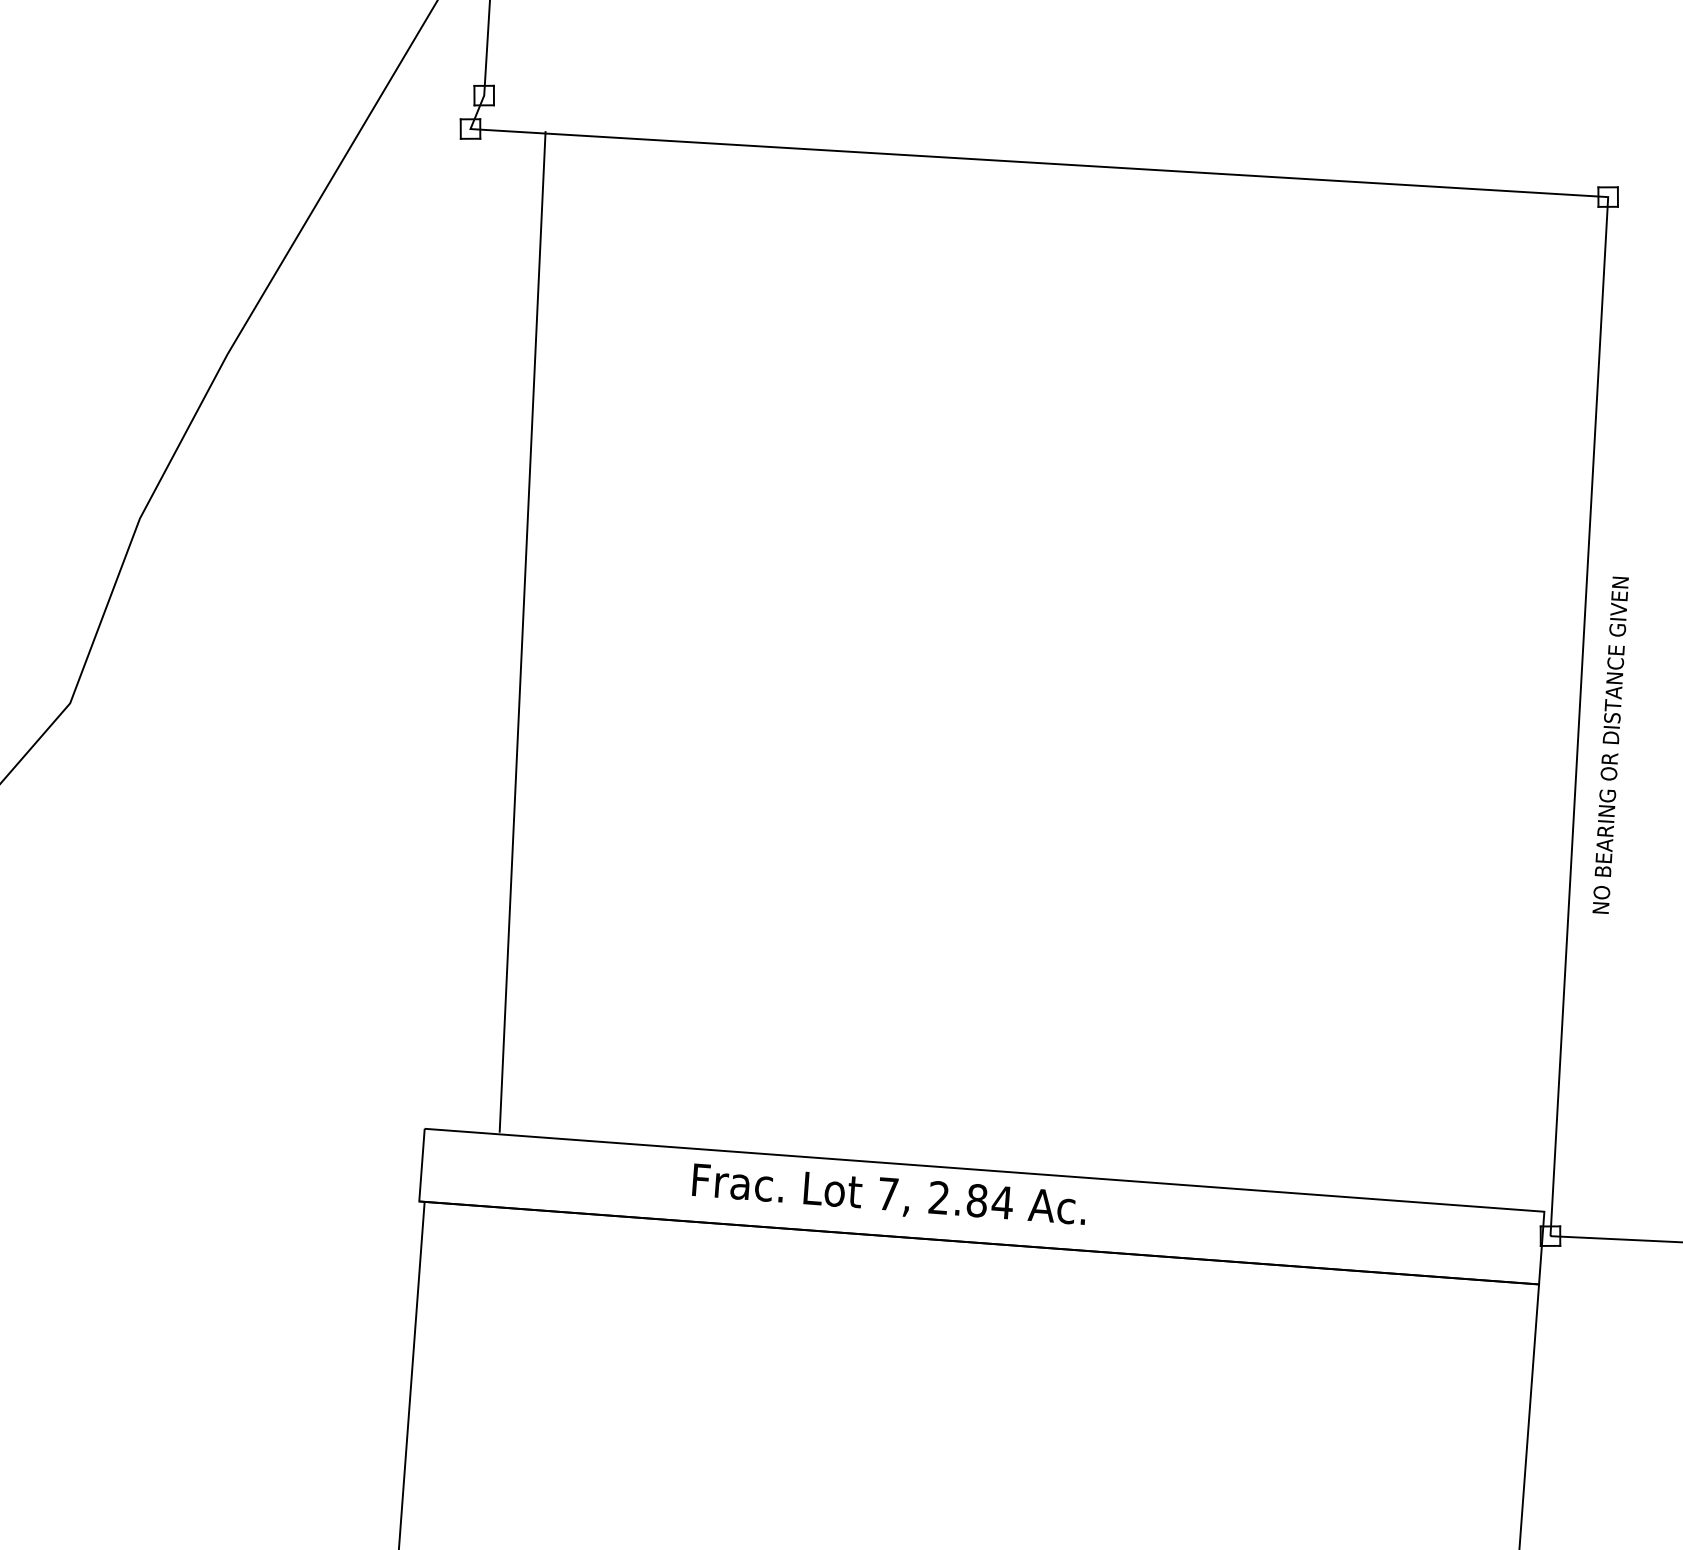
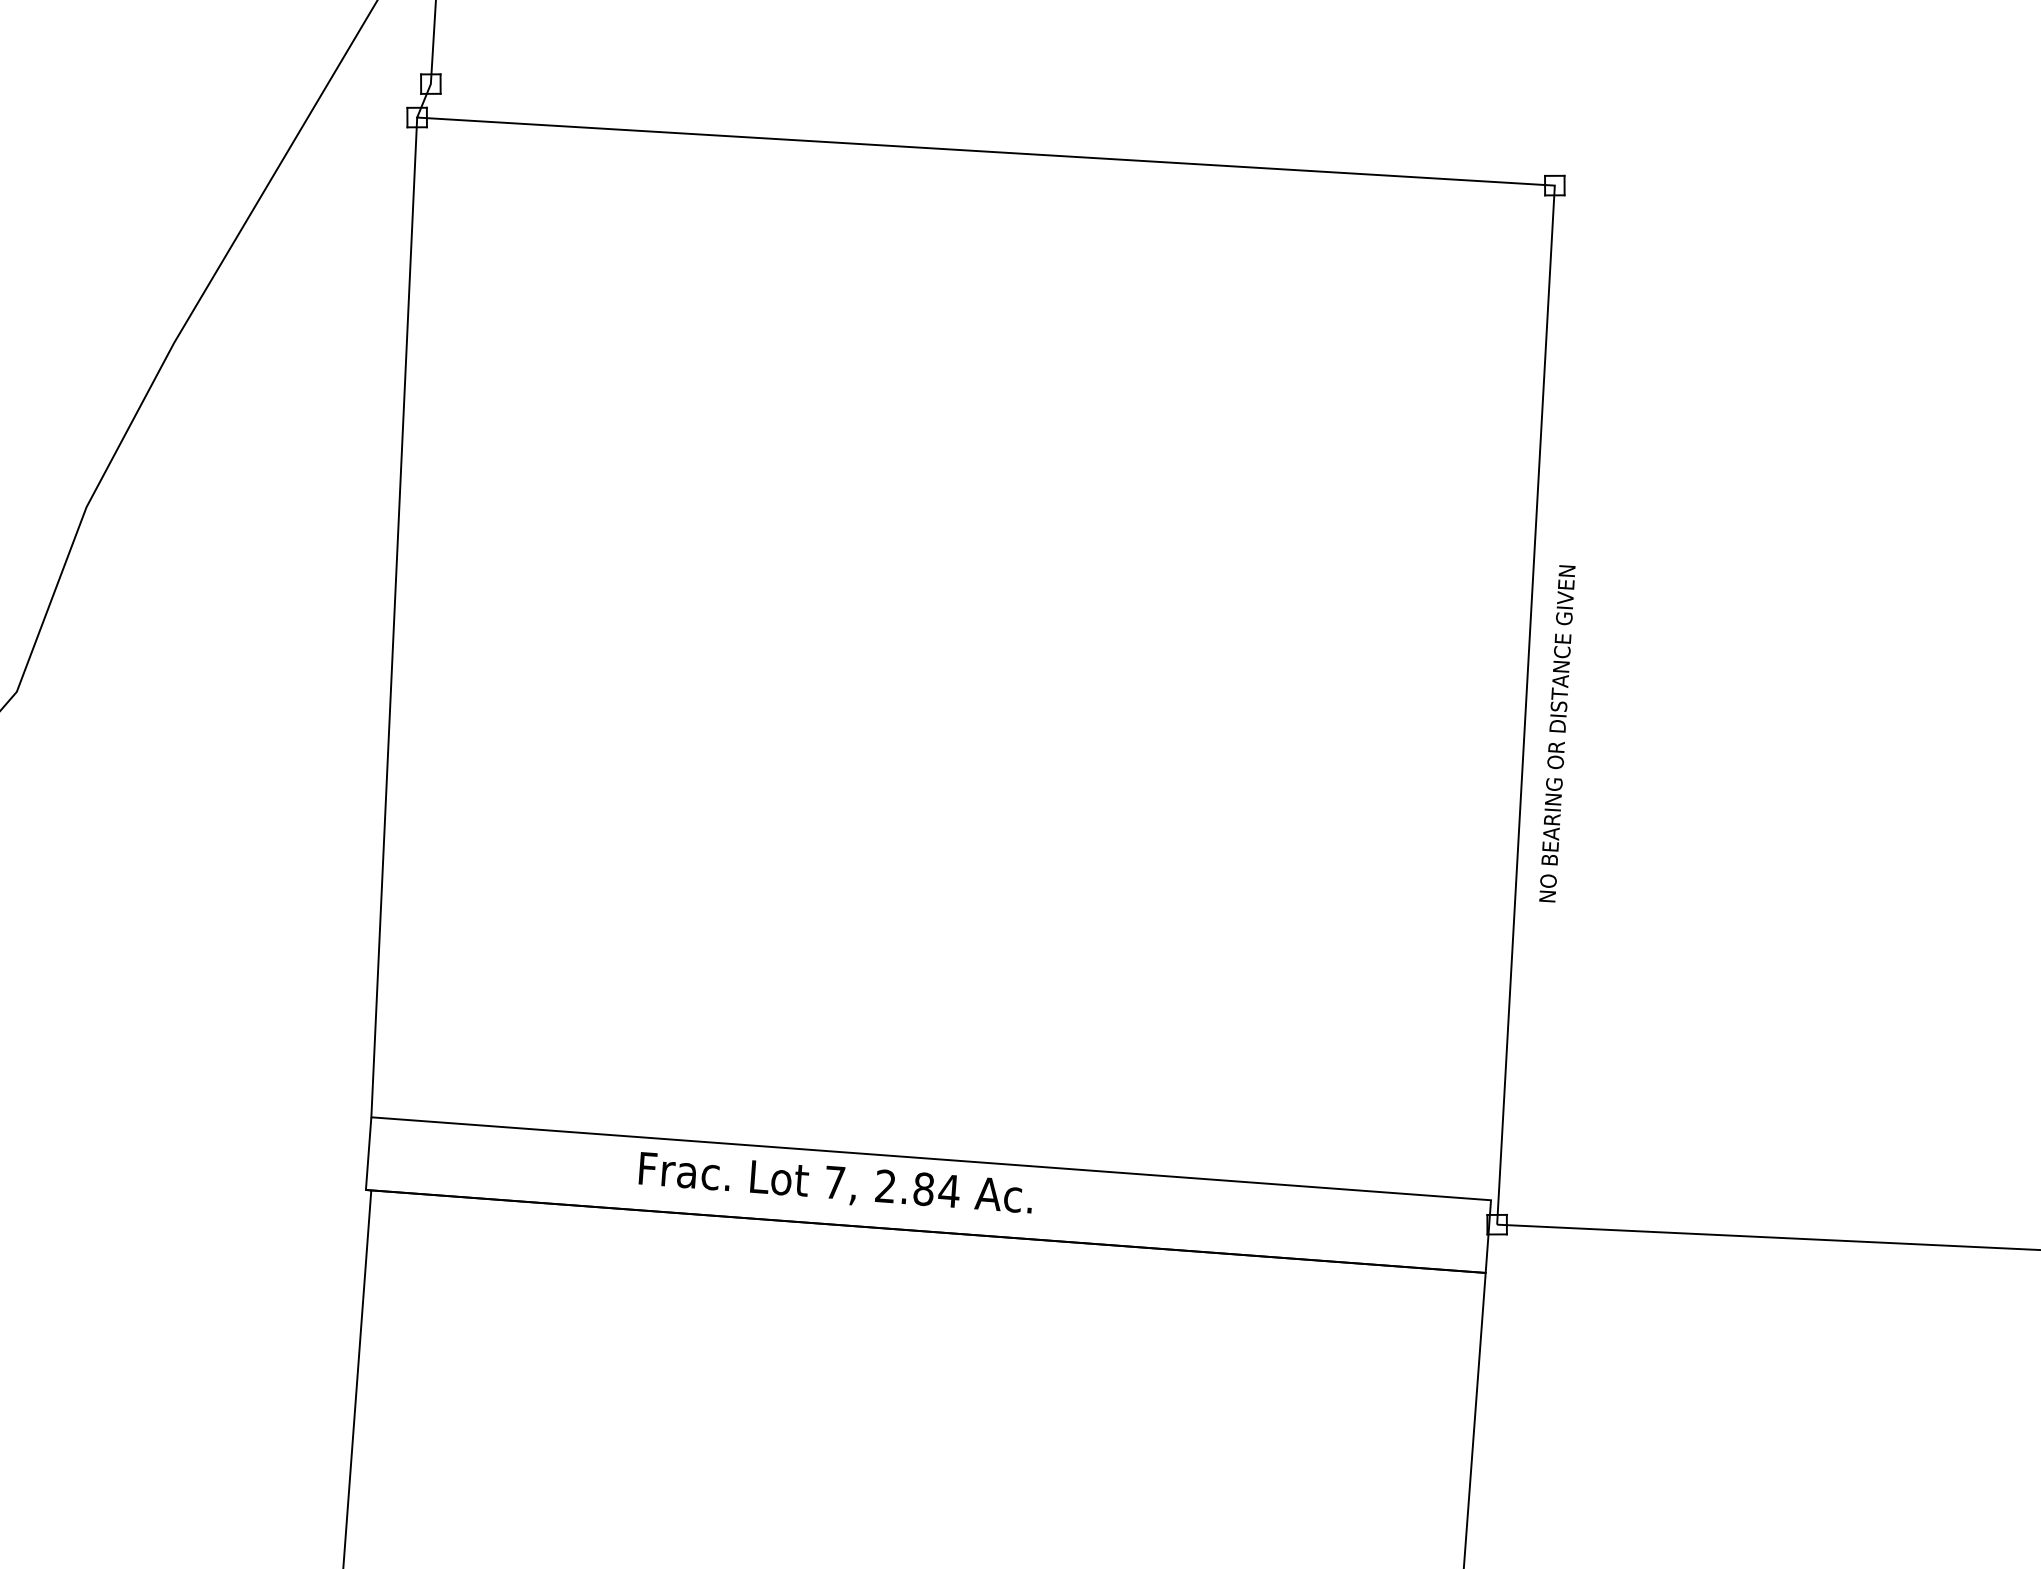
line: (522, 631) -> (394, 617), moved

